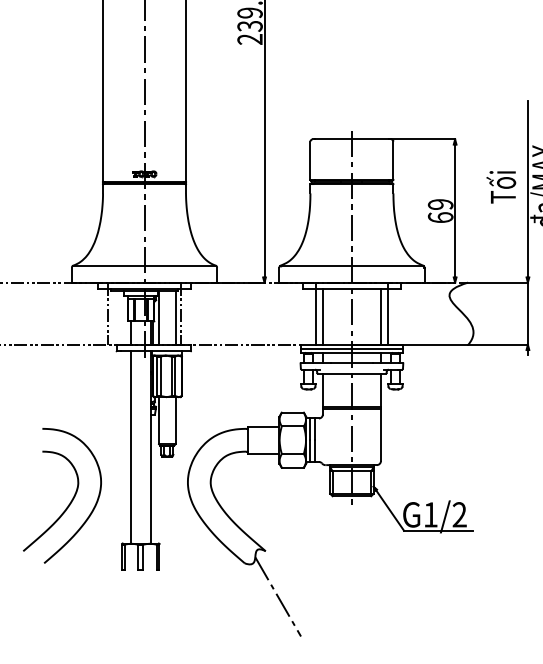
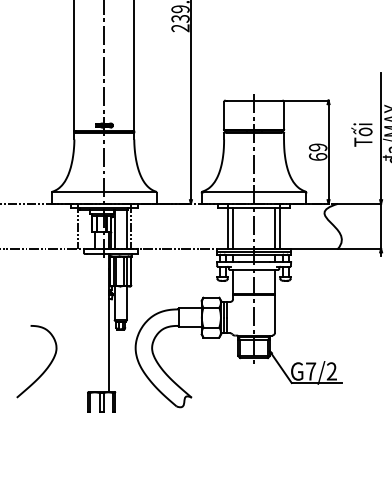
line: (130, 446) -> (94, 322), removed
curve: (93, 506) -> (67, 365), removed
text: (431, 514) -> (311, 371), G1/2 -> G7/2
line: (277, 596) -> (200, 430), removed

